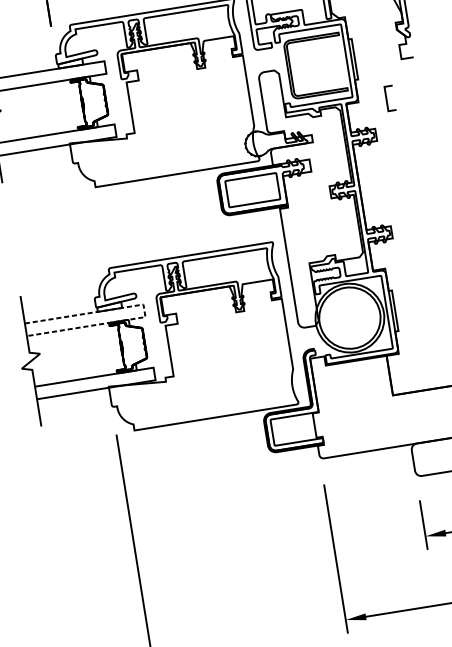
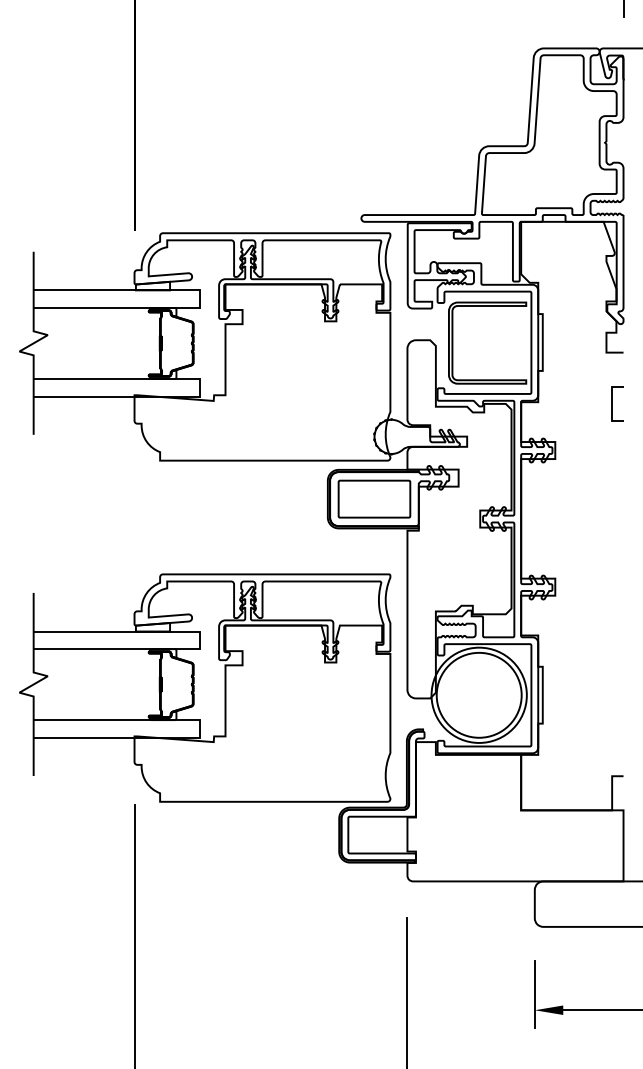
line: (386, 98) -> (612, 403), moved
line: (144, 310) -> (199, 640), dashed -> solid

